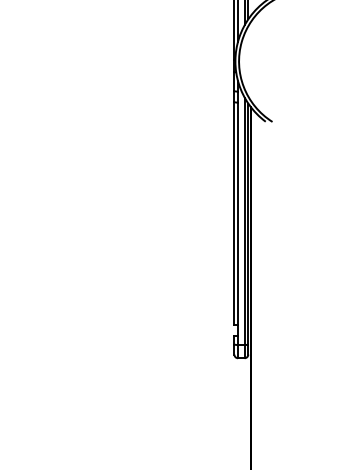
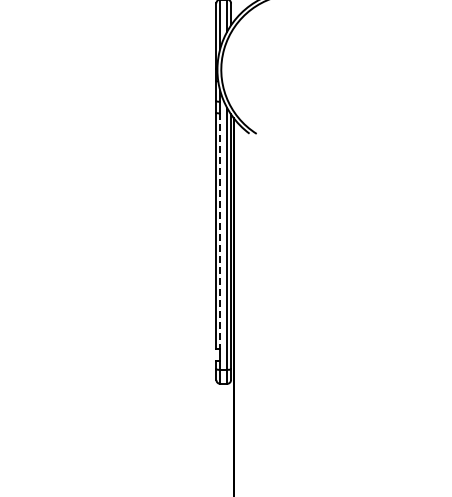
line: (238, 214) -> (220, 231), solid -> dashed

